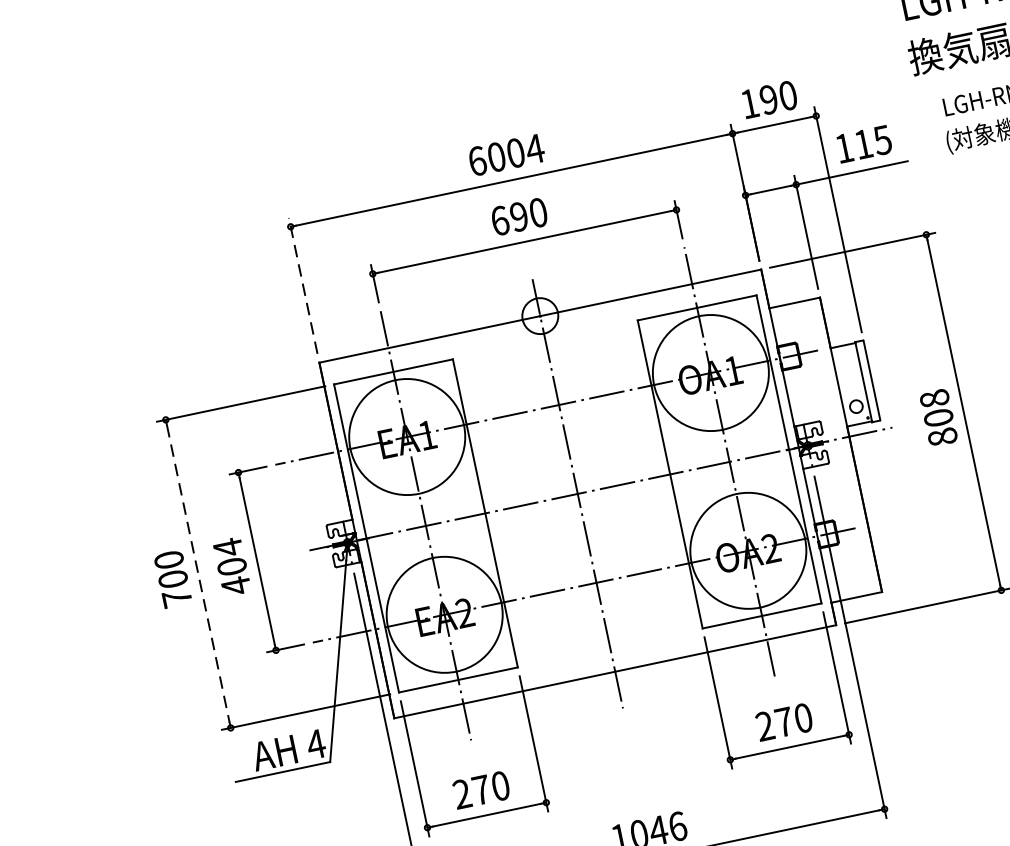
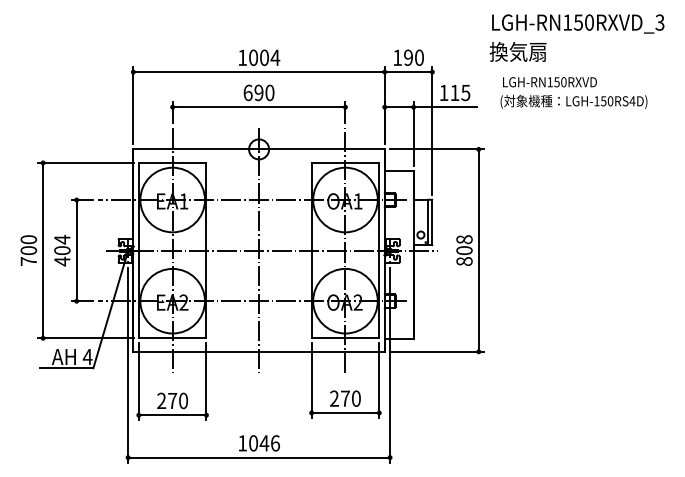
text: (477, 160) -> (242, 57), 6004 -> 1004
line: (303, 285) -> (133, 105), dashed -> solid
line: (198, 573) -> (43, 250), dashed -> solid

